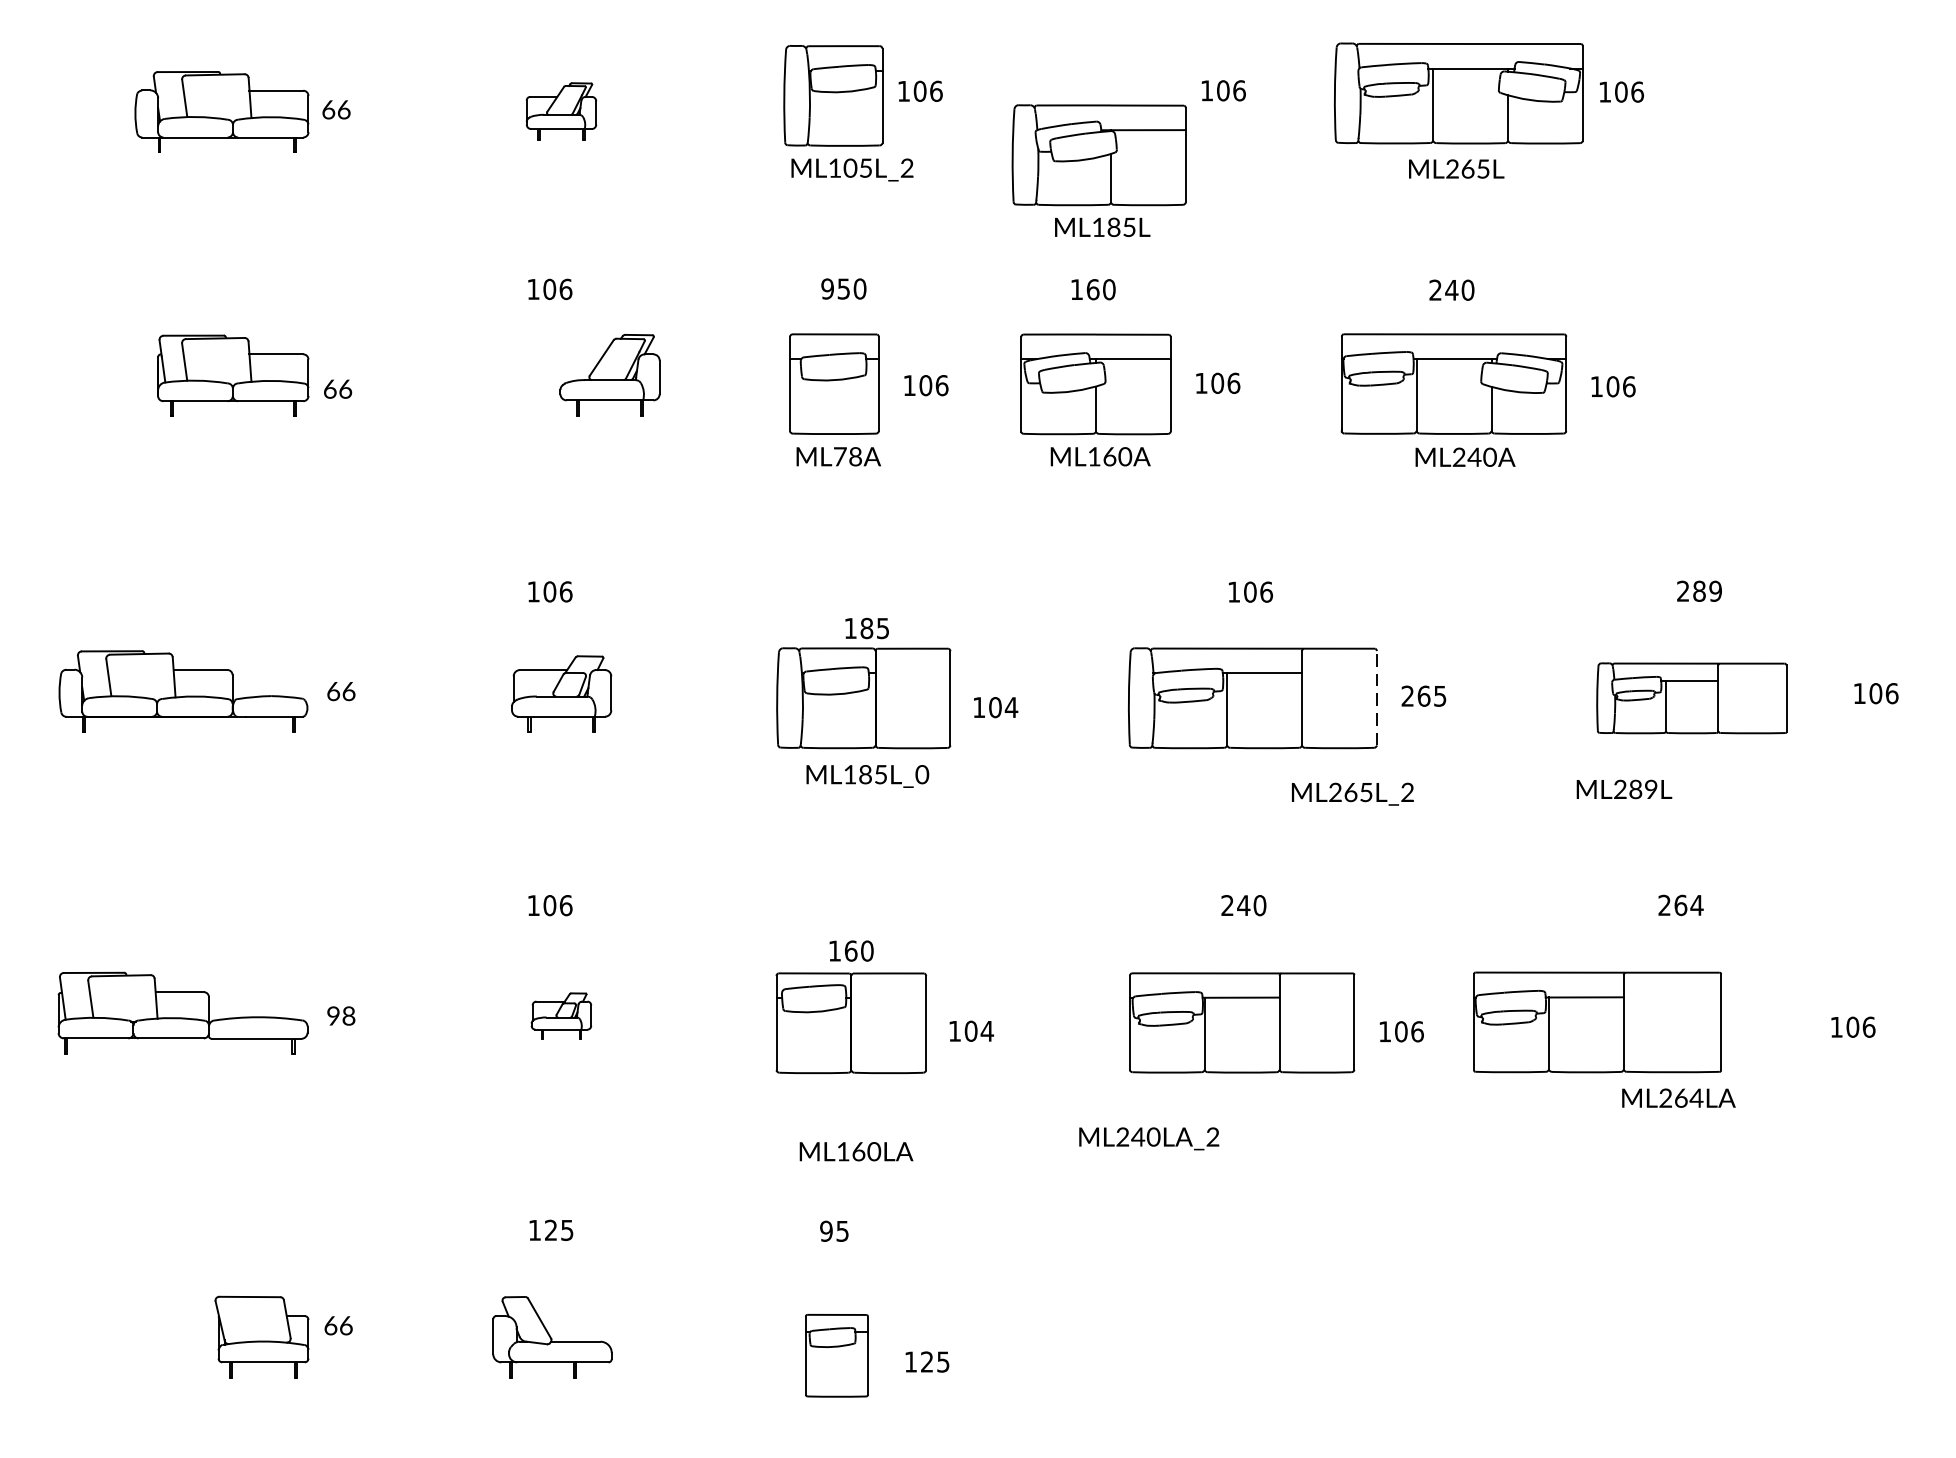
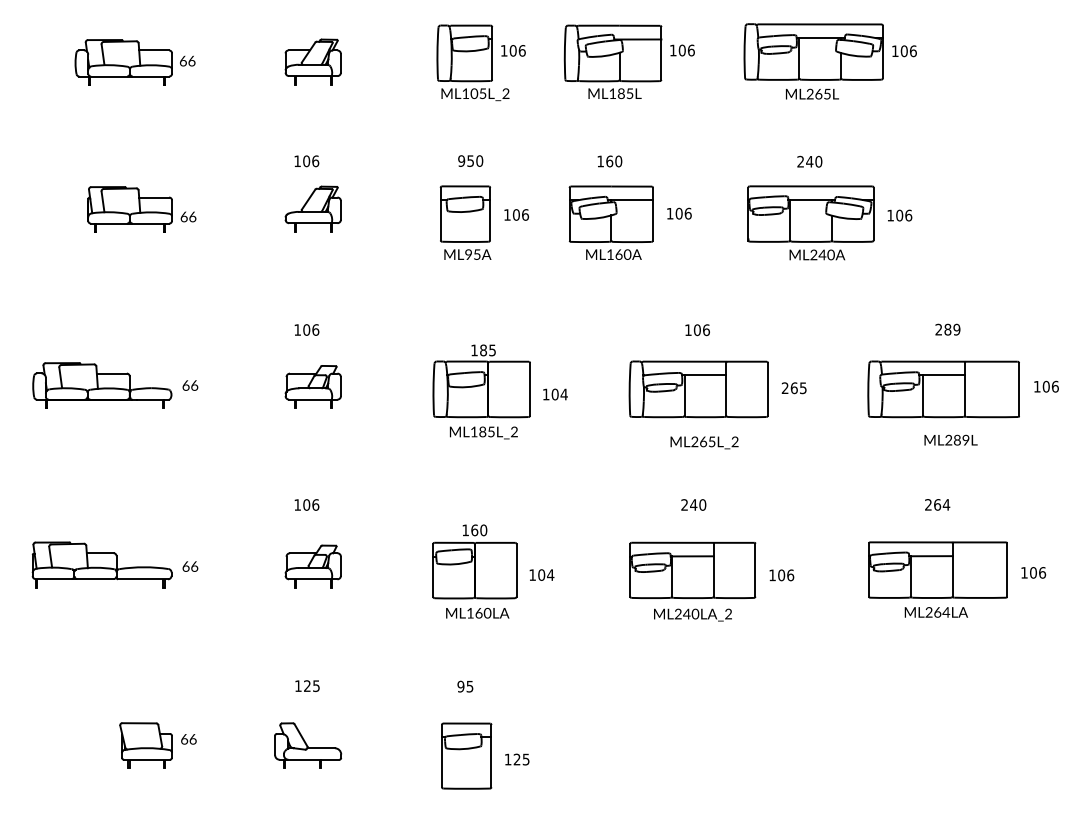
part: (560, 110) -> (312, 61), size x1.43
part: (1098, 169) -> (612, 61), moved
part: (608, 374) -> (312, 208), moved
text: (847, 456) -> (472, 254), ML78A -> ML95A
line: (1377, 696) -> (768, 388), dashed -> solid
part: (1691, 698) -> (943, 389), size x1.43
text: (922, 777) -> (514, 433), ML185L_0 -> ML185L_2
text: (1623, 788) -> (950, 439), moved
text: (1352, 793) -> (704, 442), moved
text: (341, 1015) -> (190, 566), 98 -> 66
part: (560, 1015) -> (312, 566), size x1.67
part: (1596, 1021) -> (937, 569), moved
text: (1148, 1137) -> (692, 614), moved
text: (856, 1150) -> (477, 612), moved
part: (836, 1354) -> (466, 755), size x1.43

